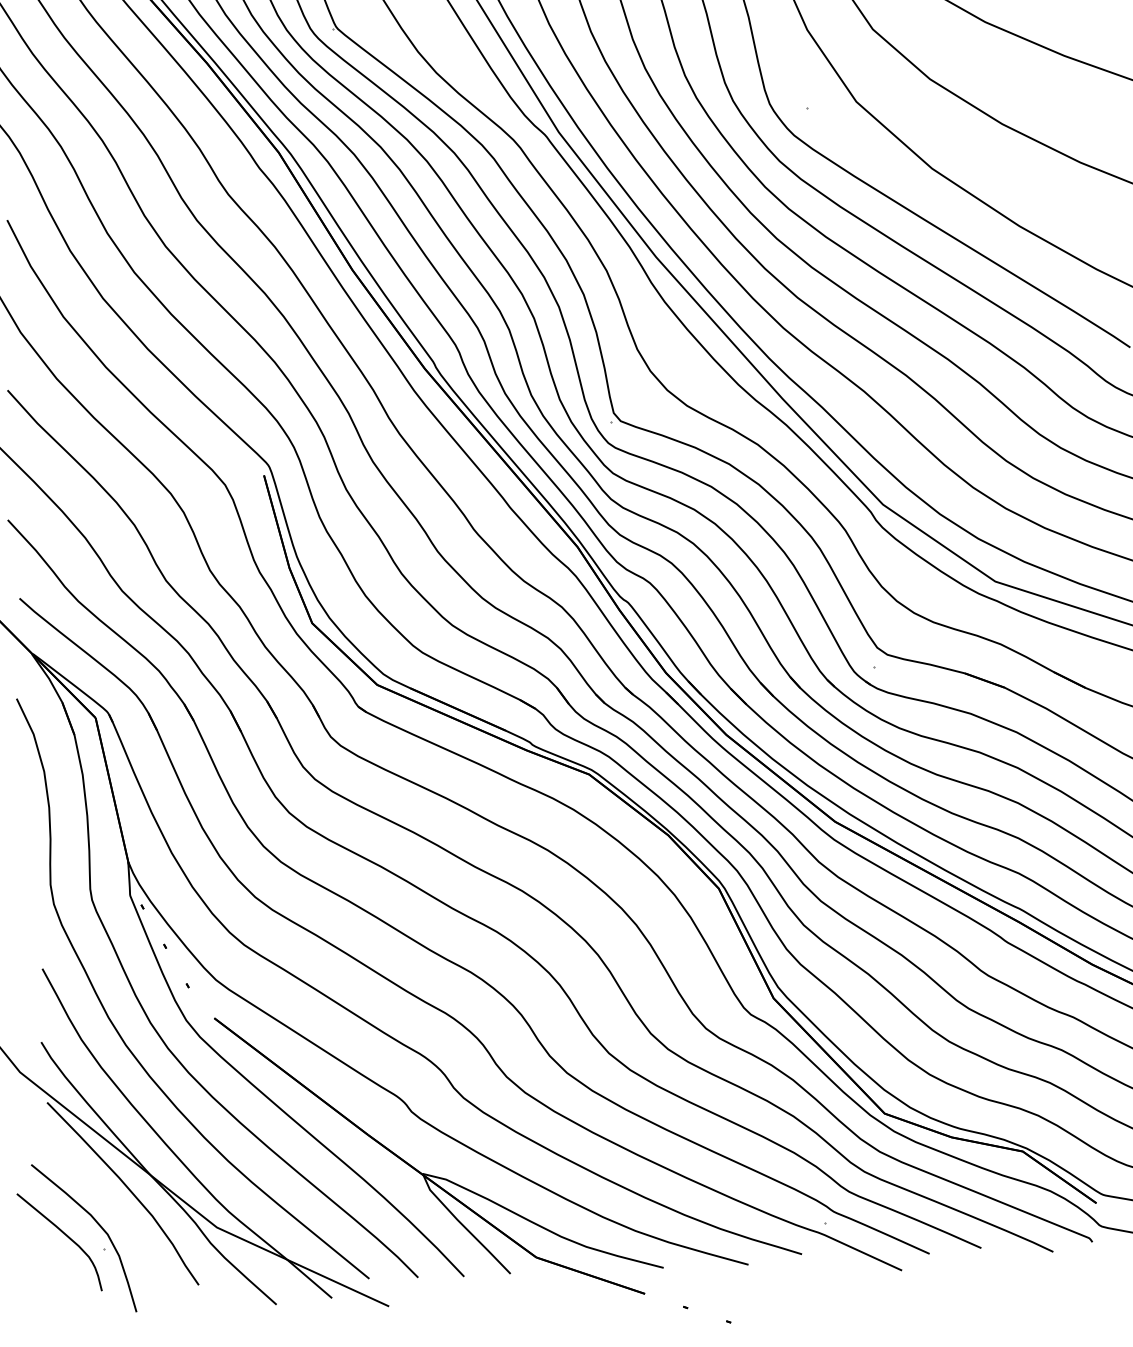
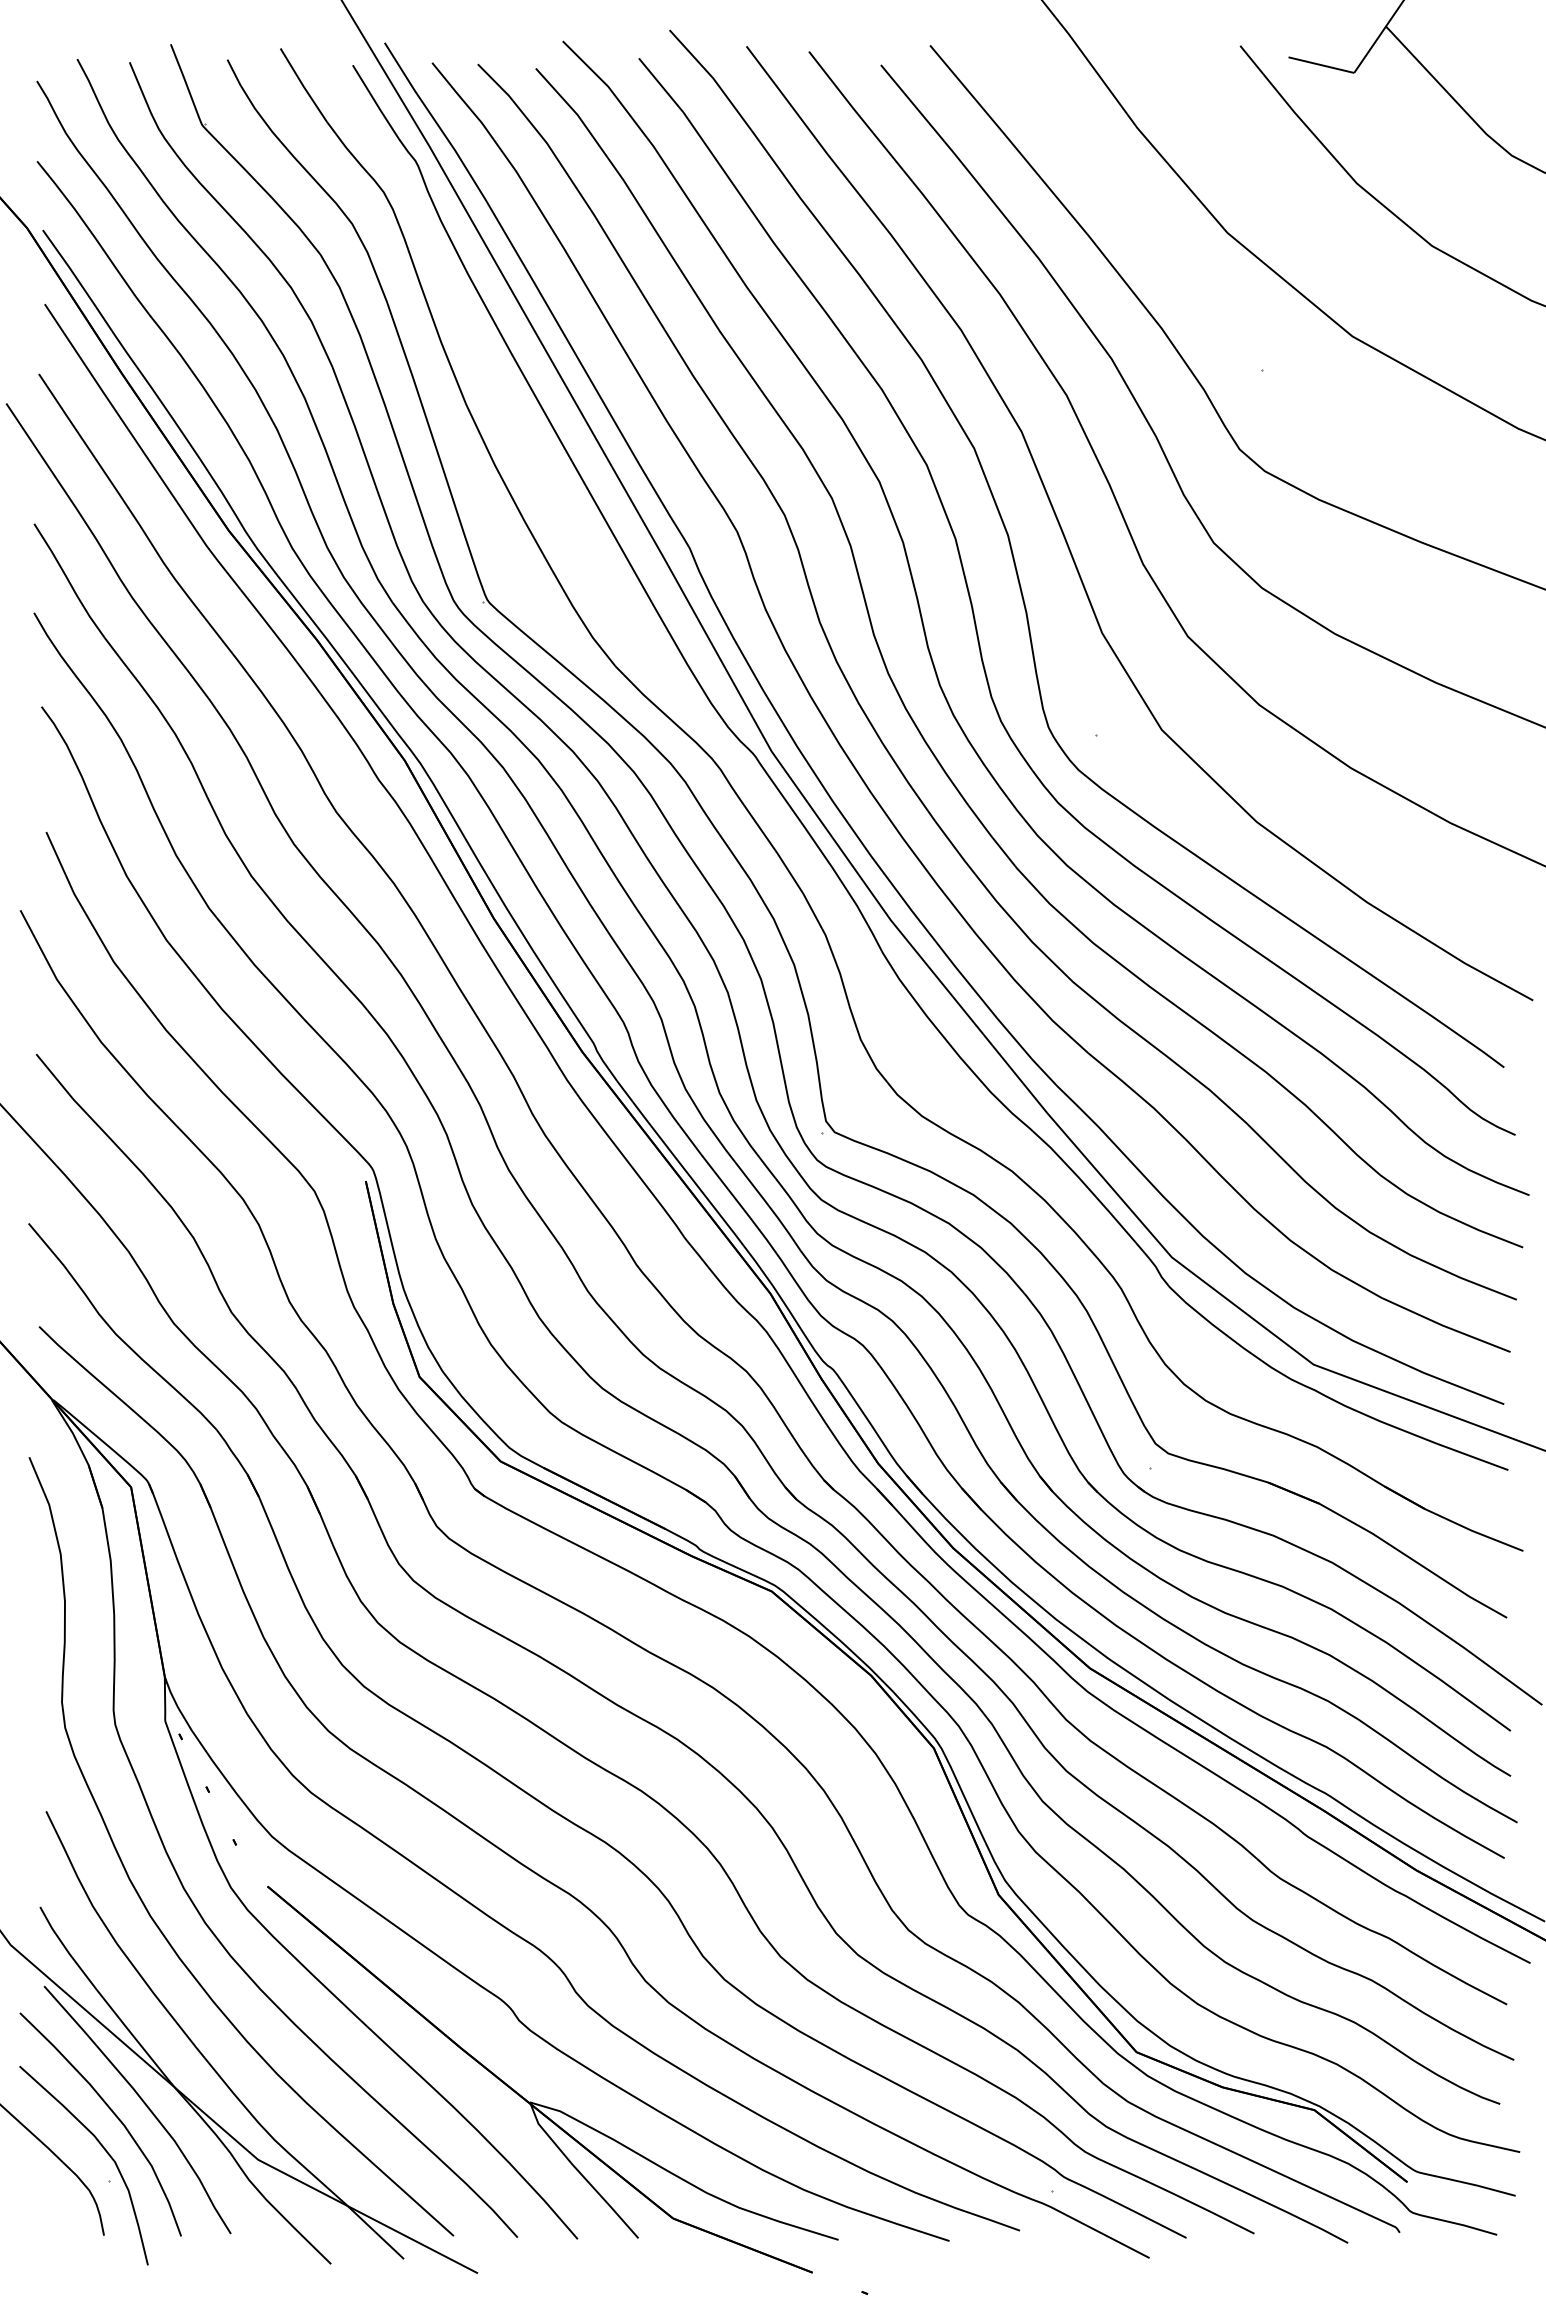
curve: (104, 1198) -> (113, 2114), added

